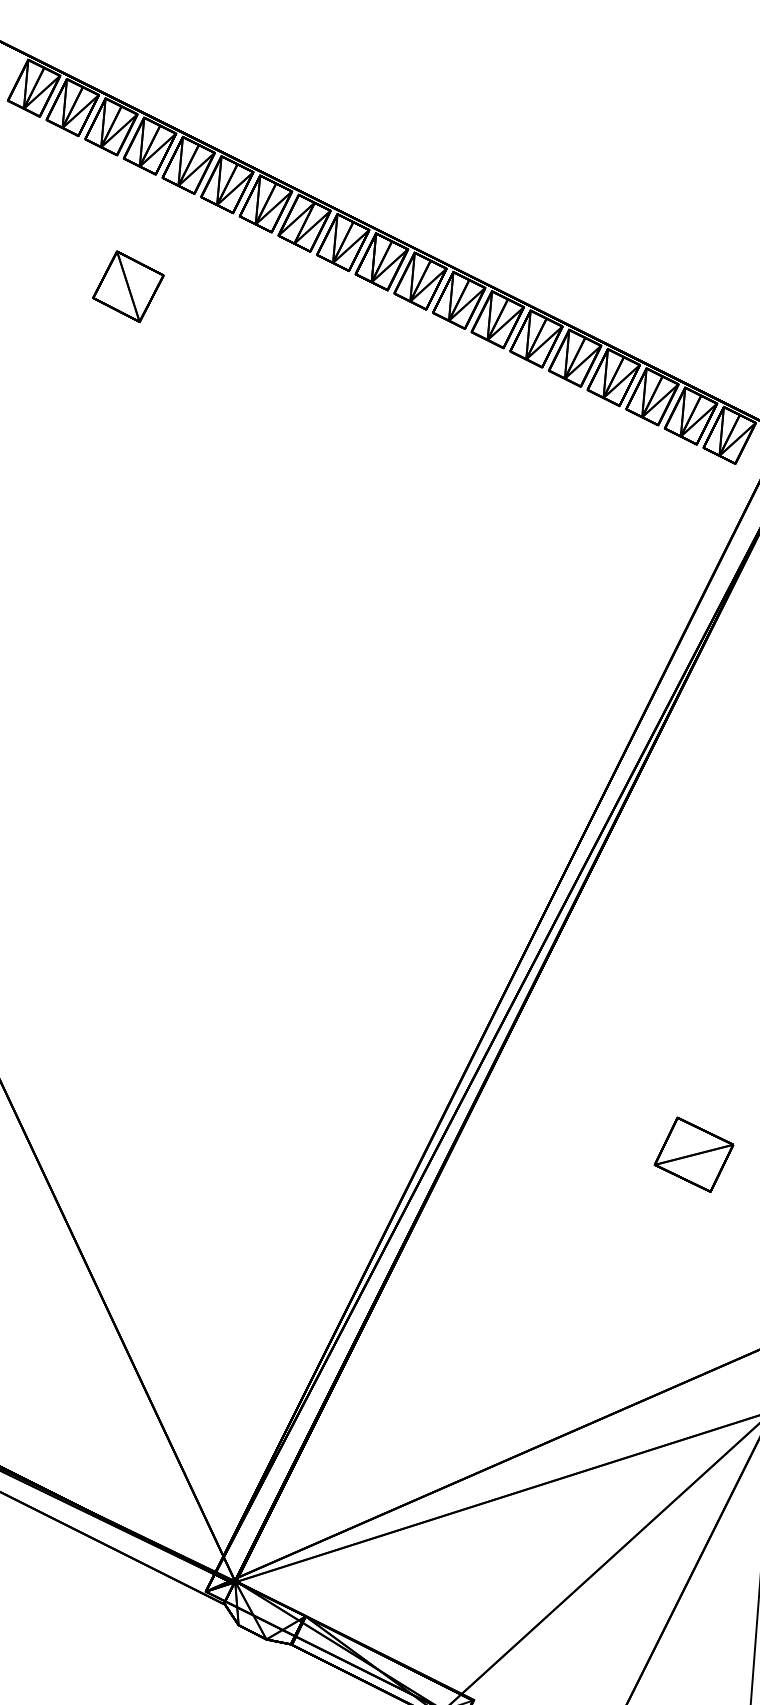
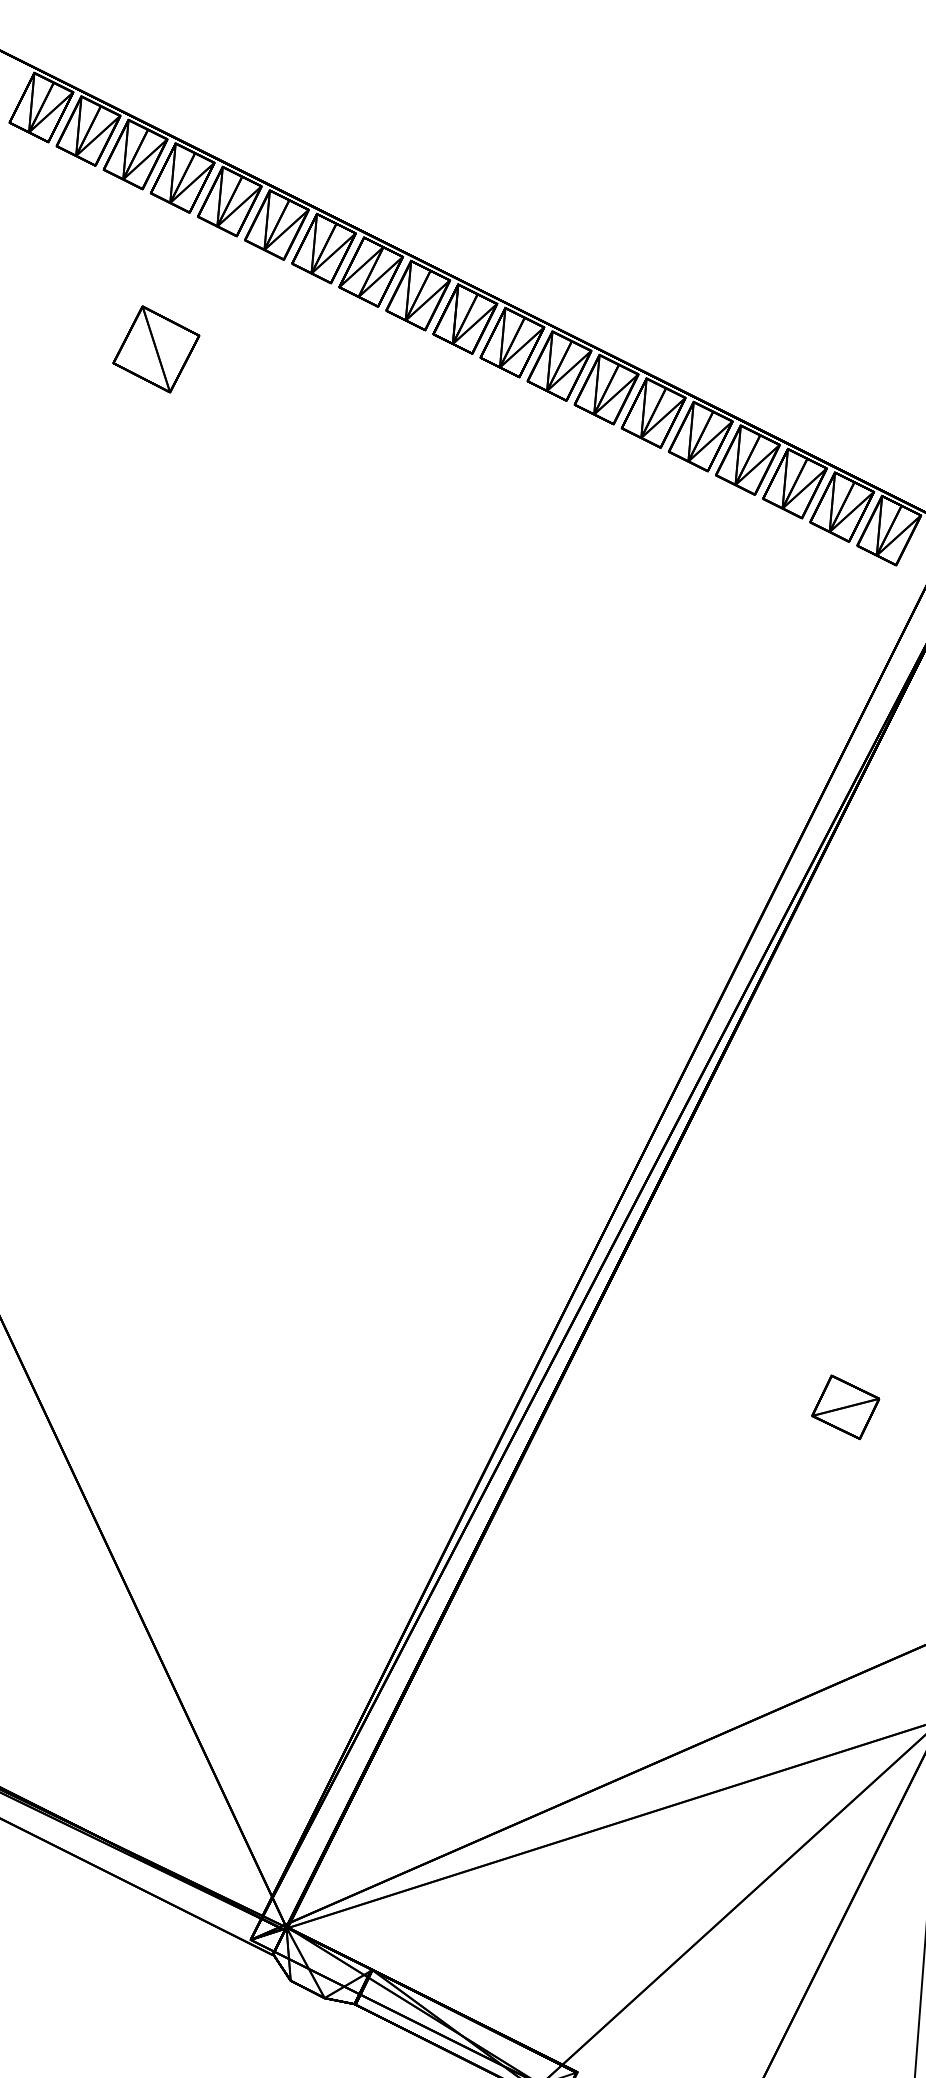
part: (693, 1154) -> (845, 1407), size x0.7

